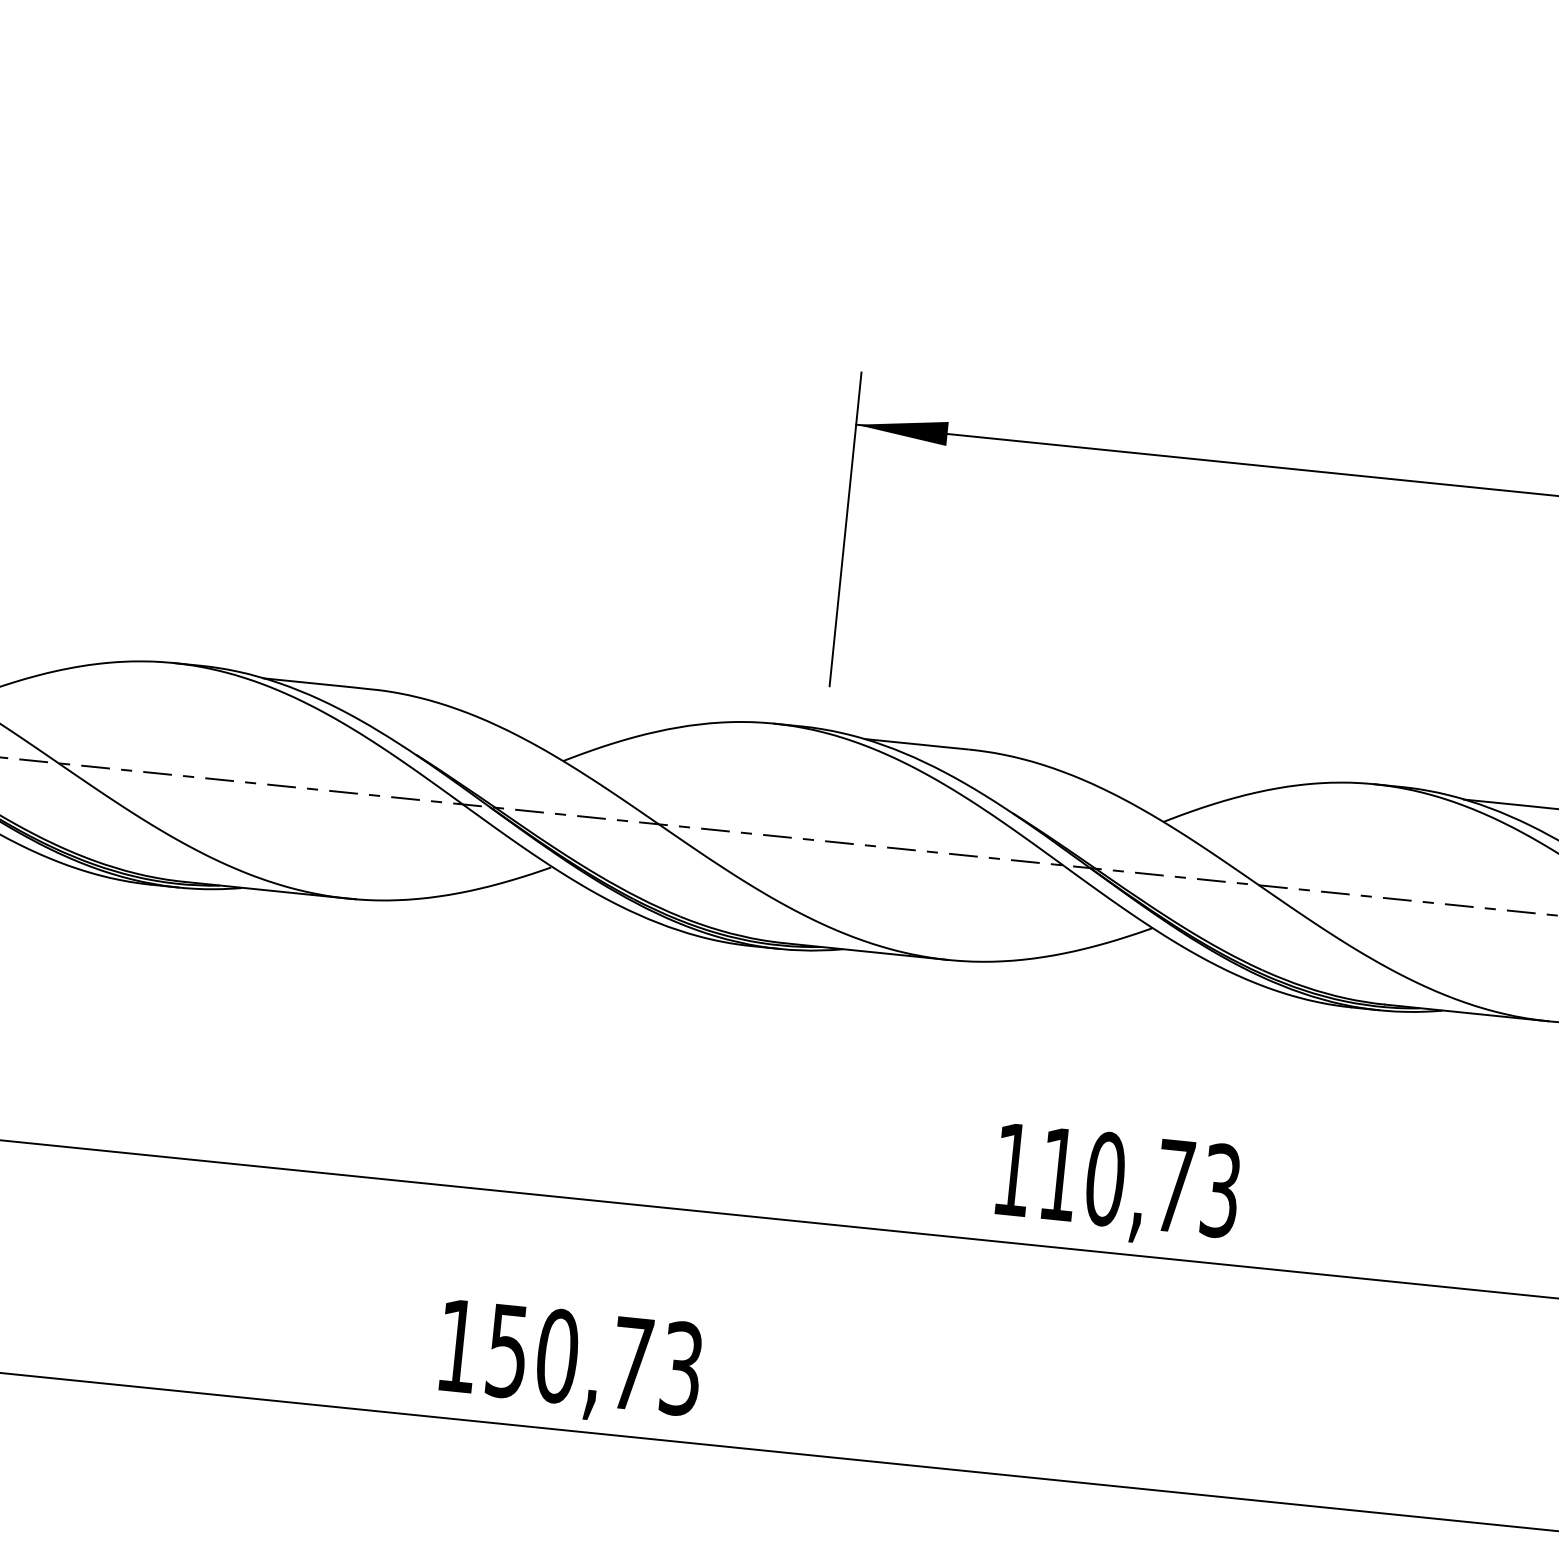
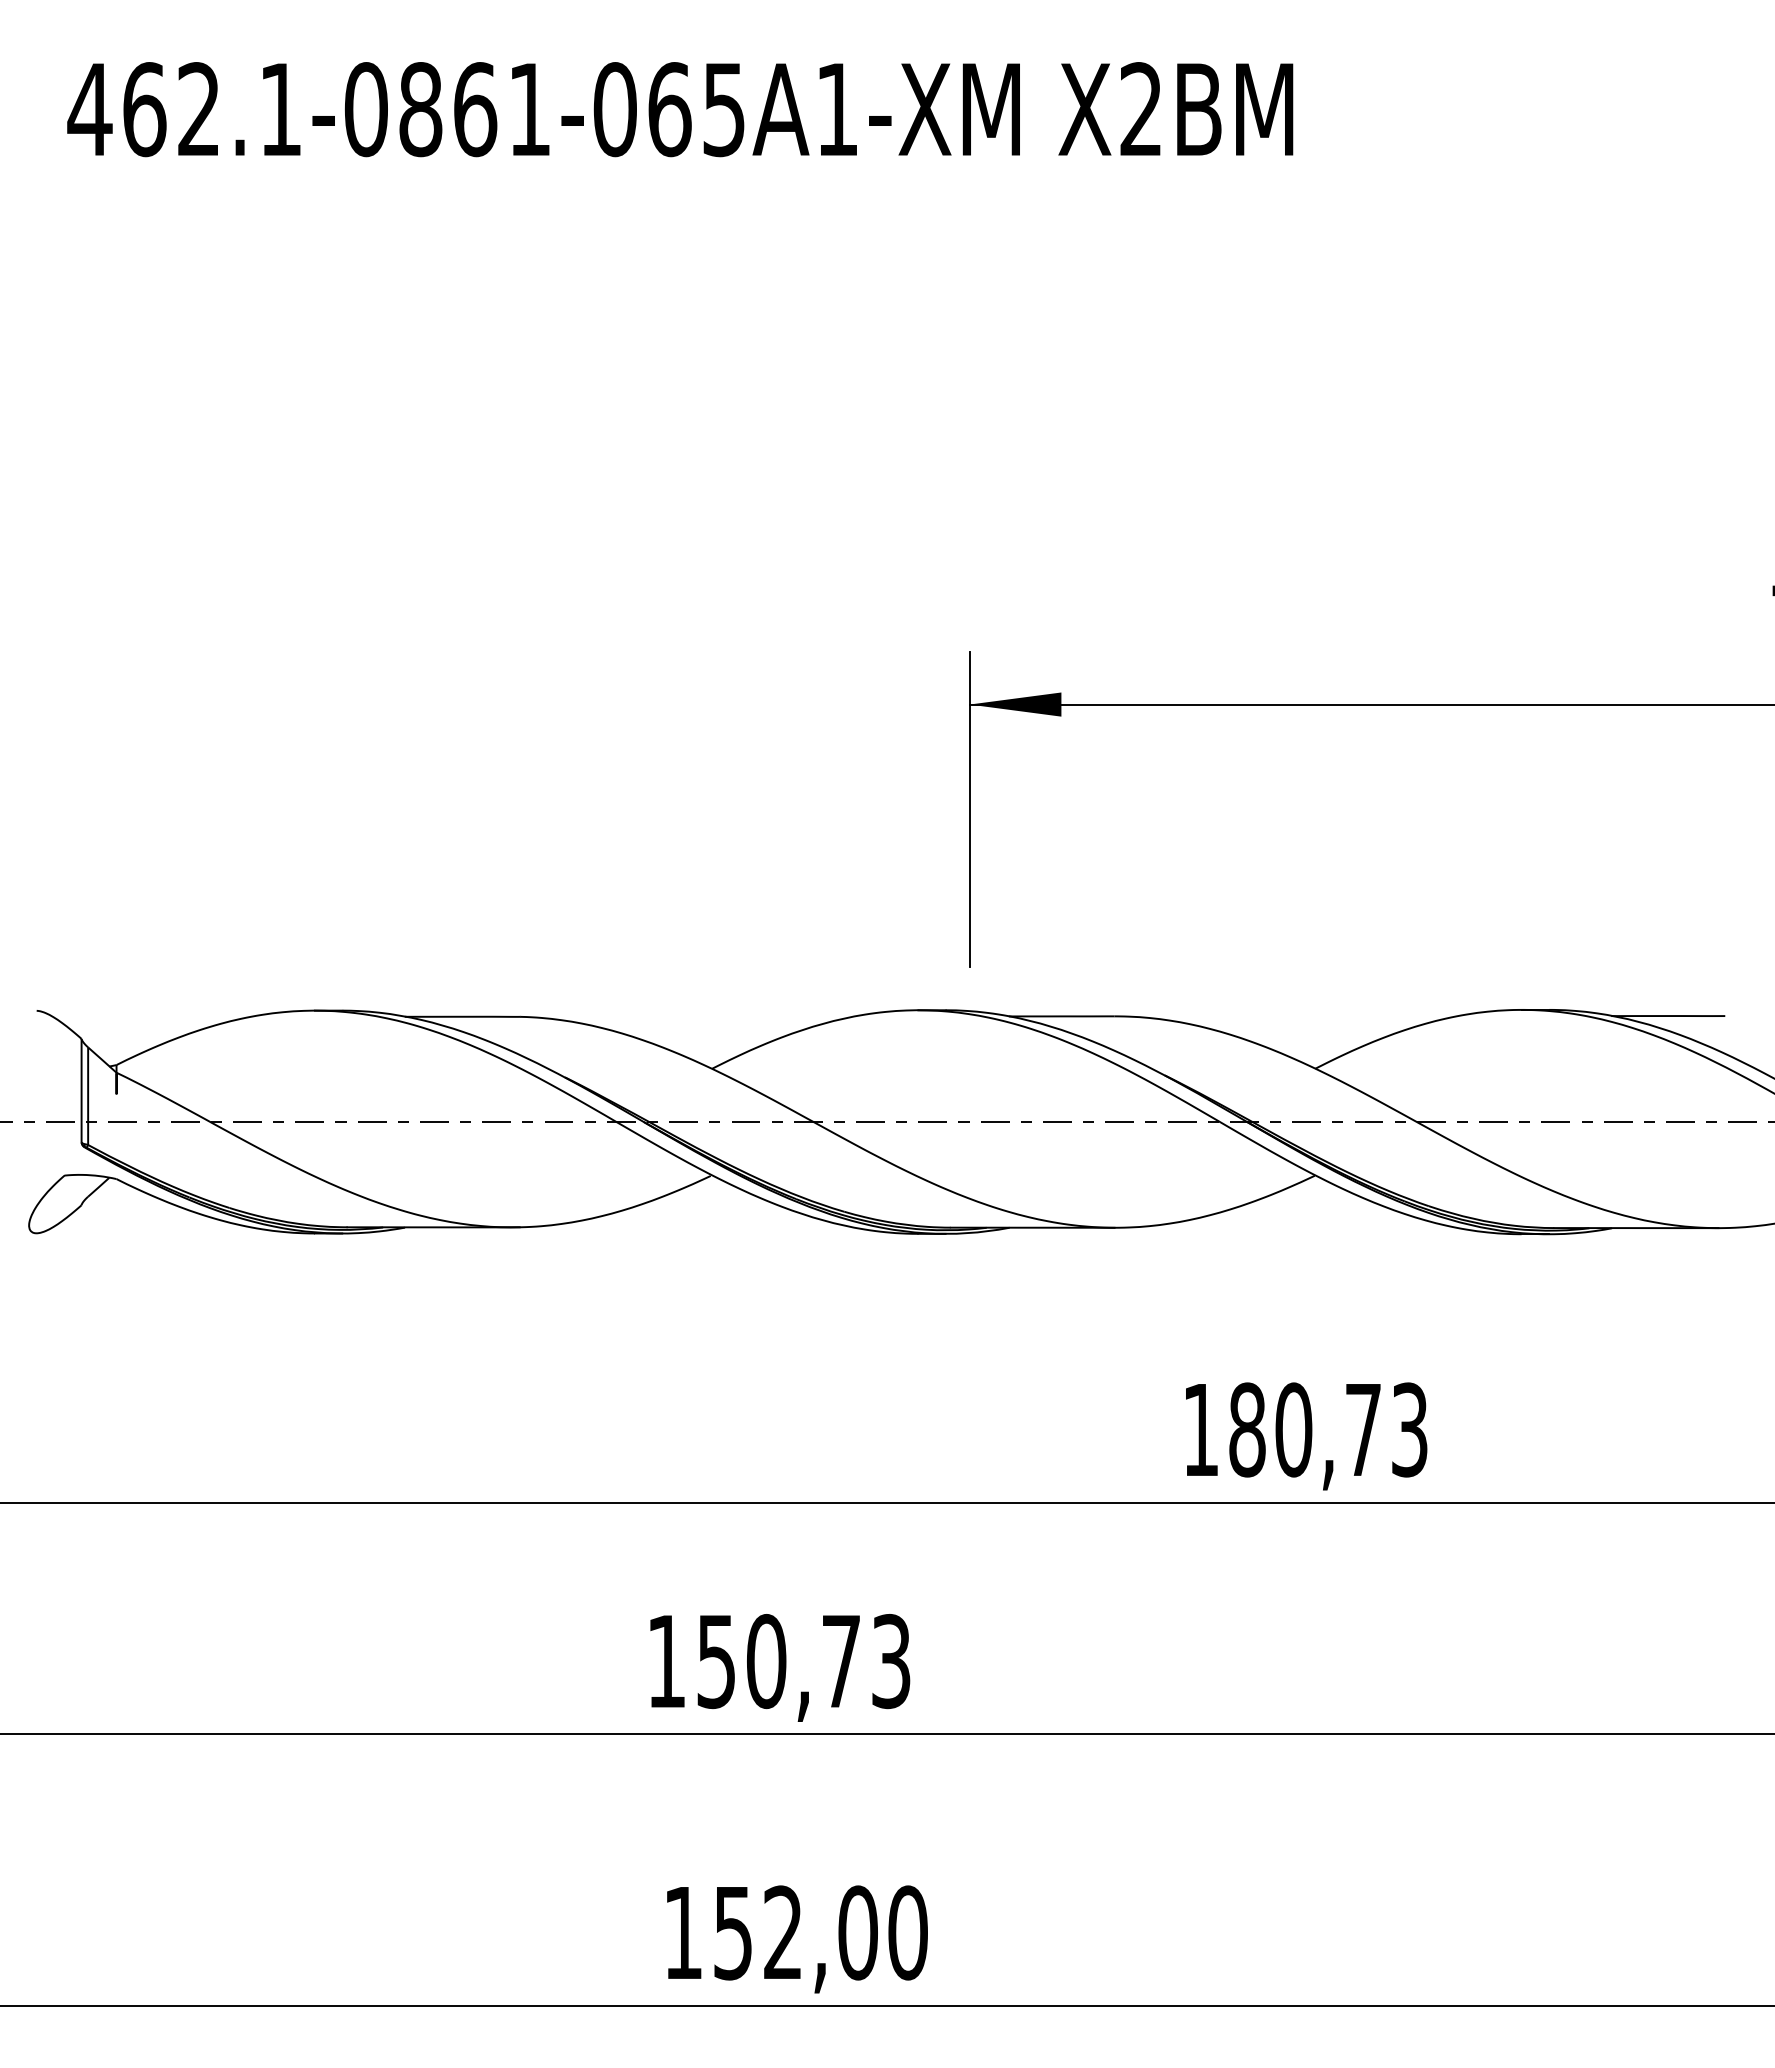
text: (1059, 1174) -> (1247, 1429), 110,73 -> 180,73

